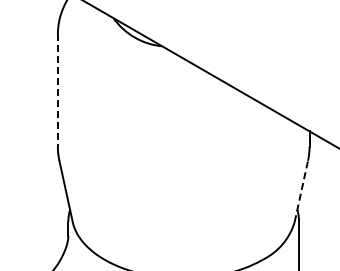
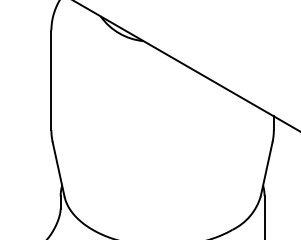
line: (57, 91) -> (51, 81), dashed -> solid
line: (301, 190) -> (266, 168), dashed -> solid

